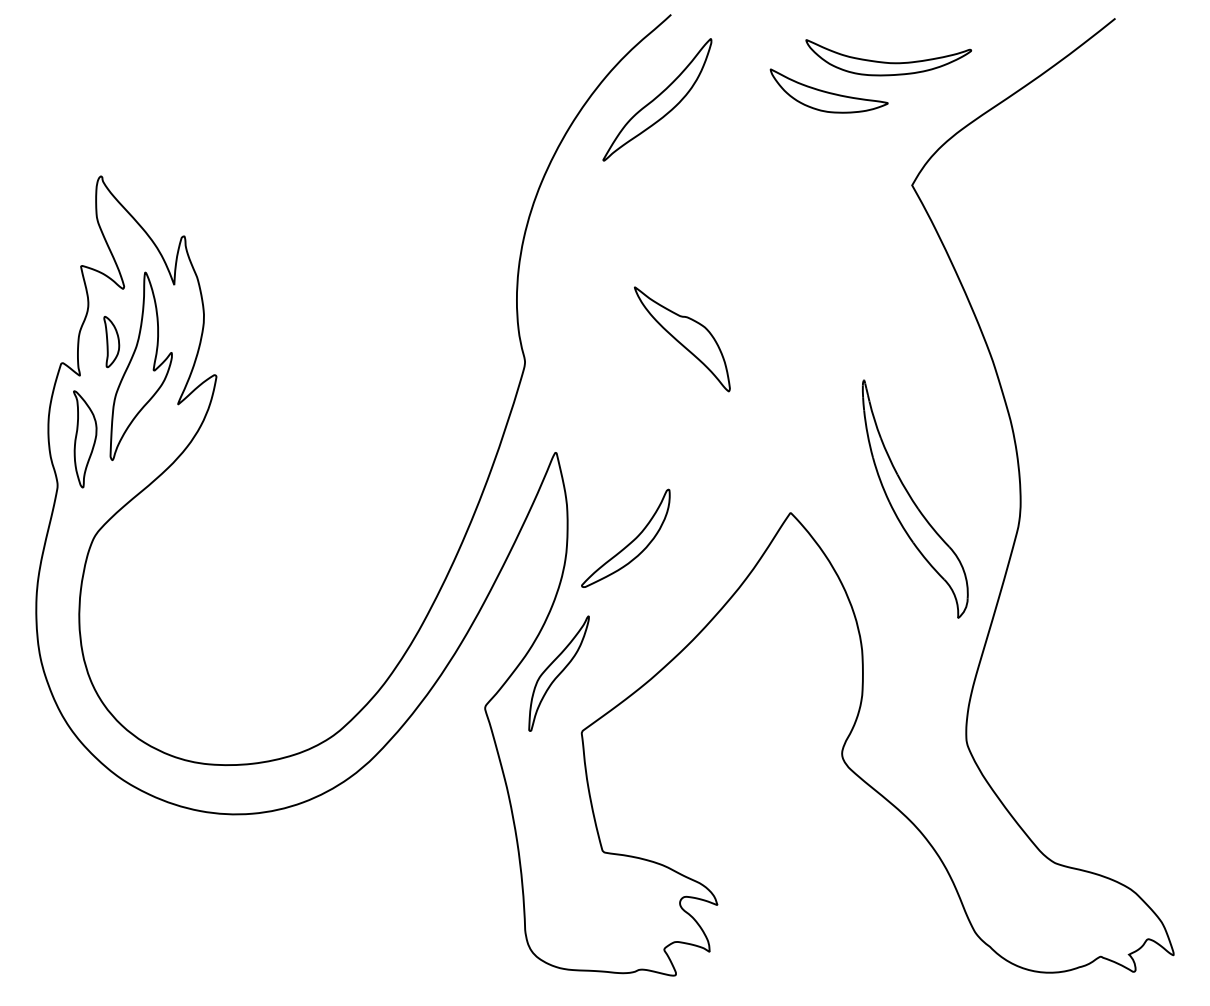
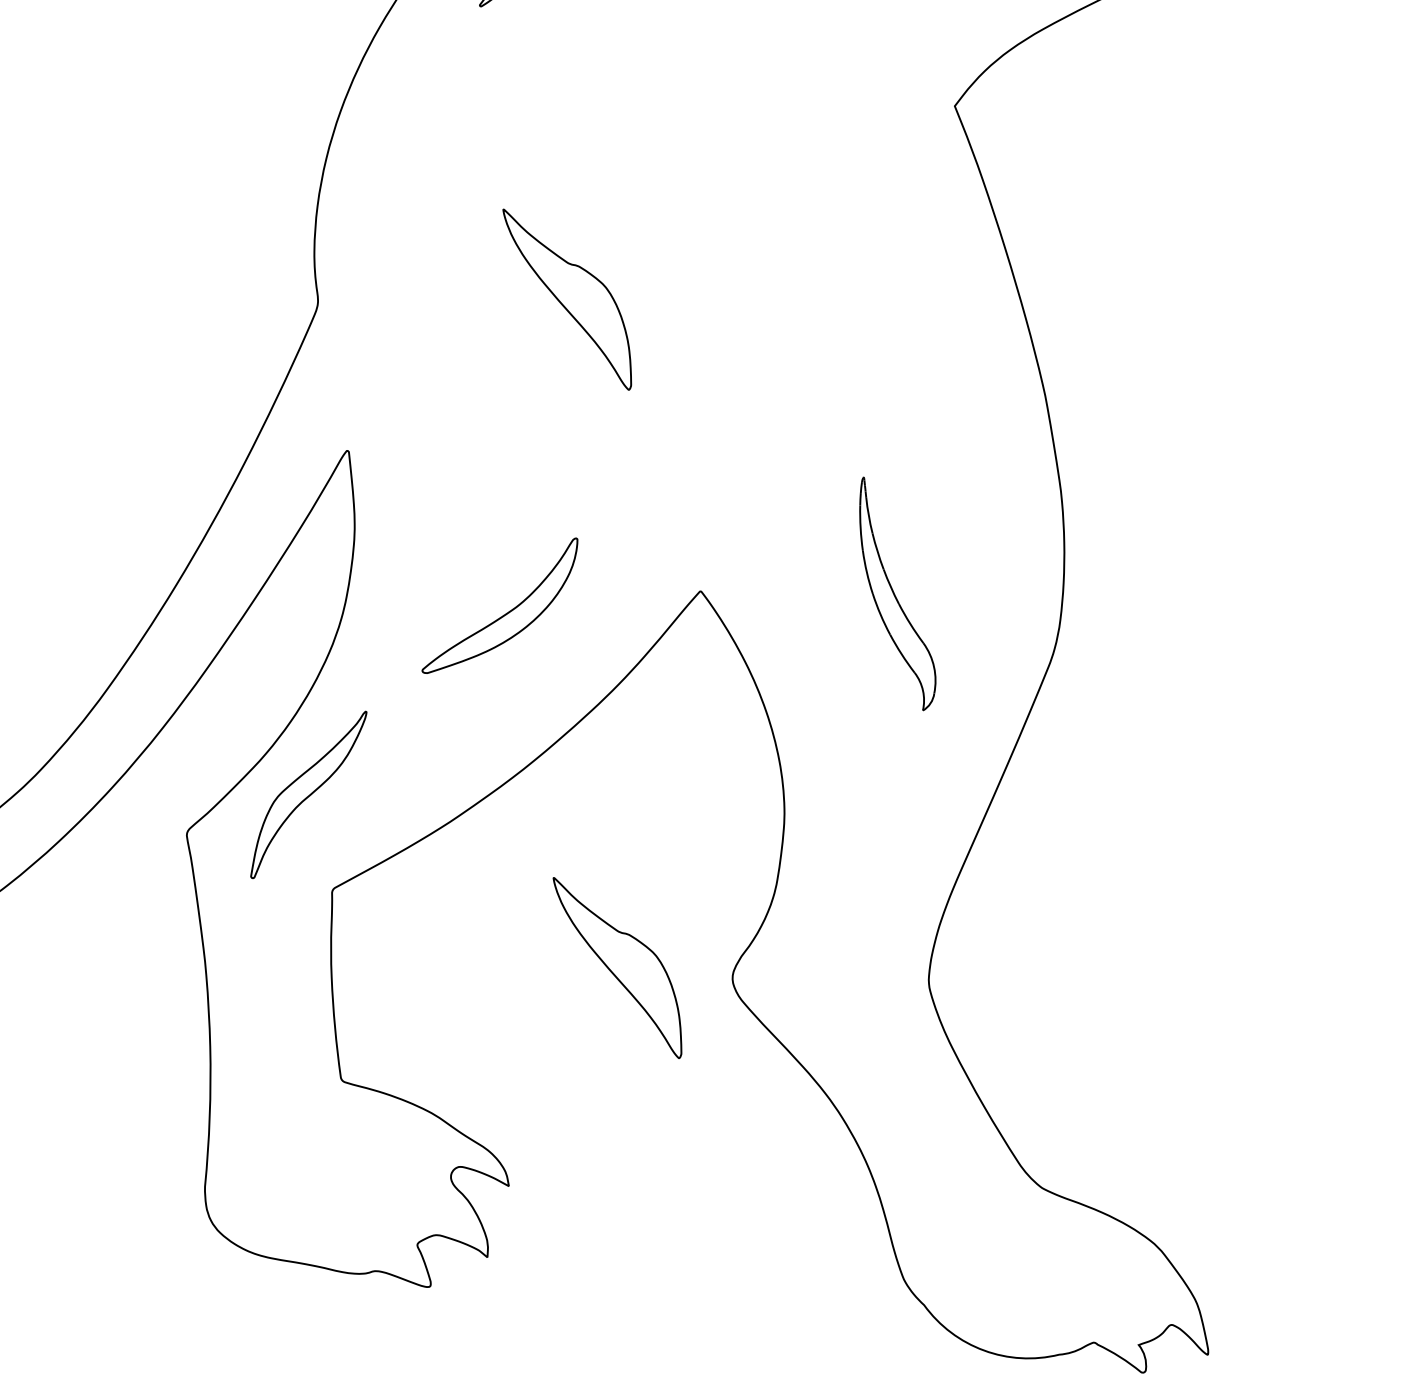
part: (915, 498) -> (897, 593), size x0.6
part: (629, 542) -> (504, 612), moved
part: (768, 758) -> (617, 968), added

